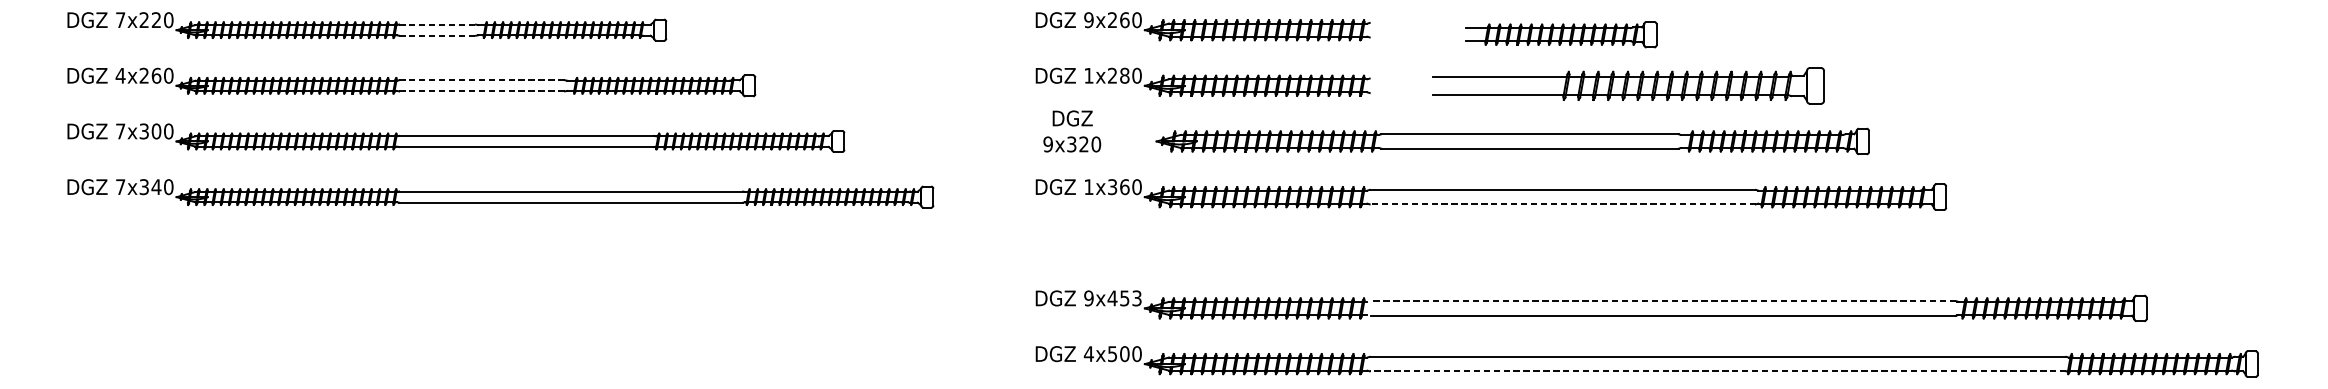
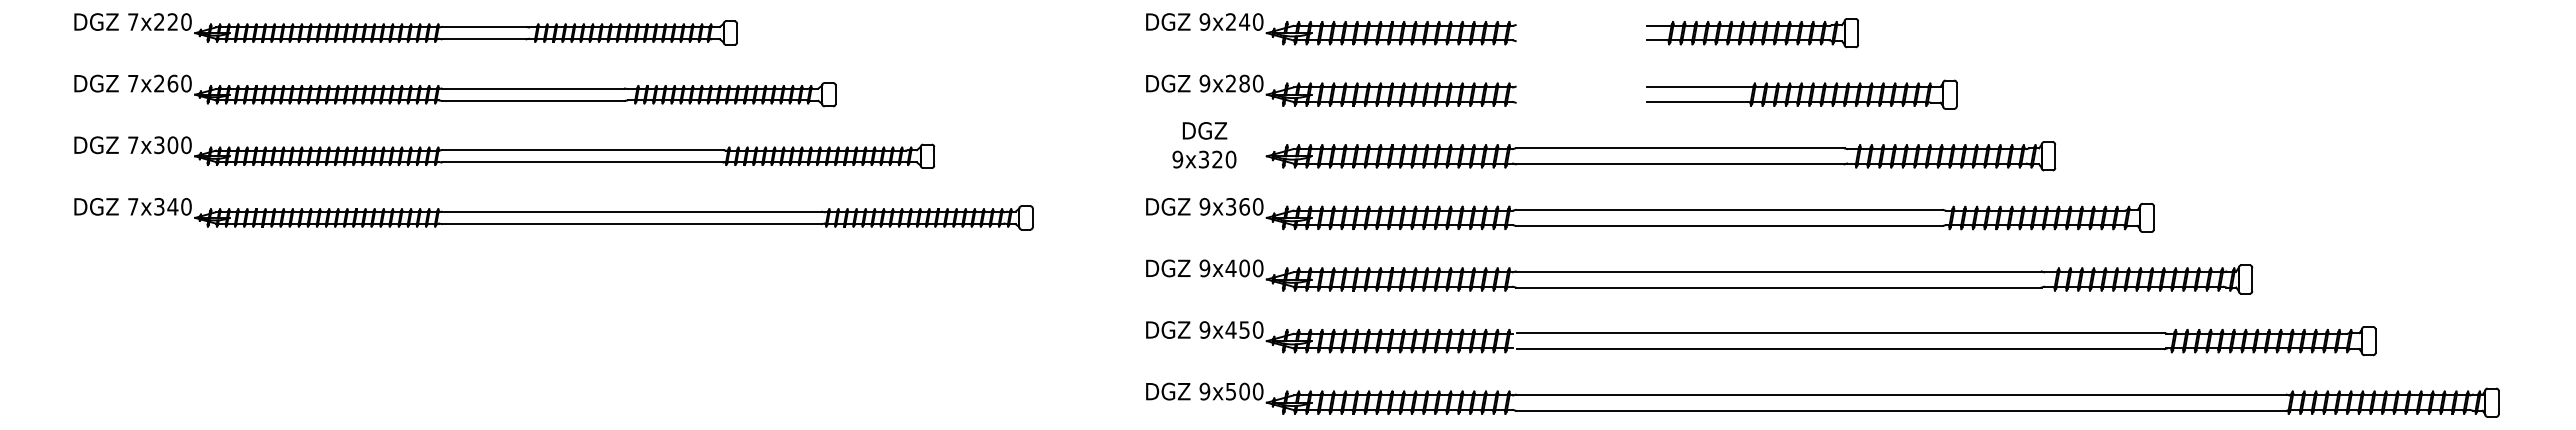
text: (1124, 19) -> (1244, 21), 9x260 -> 9x240
line: (438, 24) -> (484, 26), dashed -> solid
line: (438, 35) -> (484, 39), dashed -> solid
part: (1561, 35) -> (1752, 33), moved
text: (120, 75) -> (132, 83), 4x260 -> 7x260
text: (1088, 75) -> (1204, 83), 1x280 -> 9x280
line: (482, 80) -> (533, 88), dashed -> solid
part: (1627, 85) -> (1801, 94), size x0.71
line: (482, 91) -> (533, 100), dashed -> solid
text: (1072, 131) -> (1204, 145), moved
part: (1512, 141) -> (1660, 156), moved
text: (1088, 186) -> (1204, 206), 1x360 -> 9x360
line: (1562, 203) -> (1729, 225), dashed -> solid
part: (1535, 250) -> (1699, 276), added
text: (1136, 297) -> (1257, 329), 9x453 -> 9x450
line: (1663, 301) -> (1840, 333), dashed -> solid
text: (1088, 353) -> (1204, 391), 4x500 -> 9x500
line: (1718, 371) -> (1901, 410), dashed -> solid

